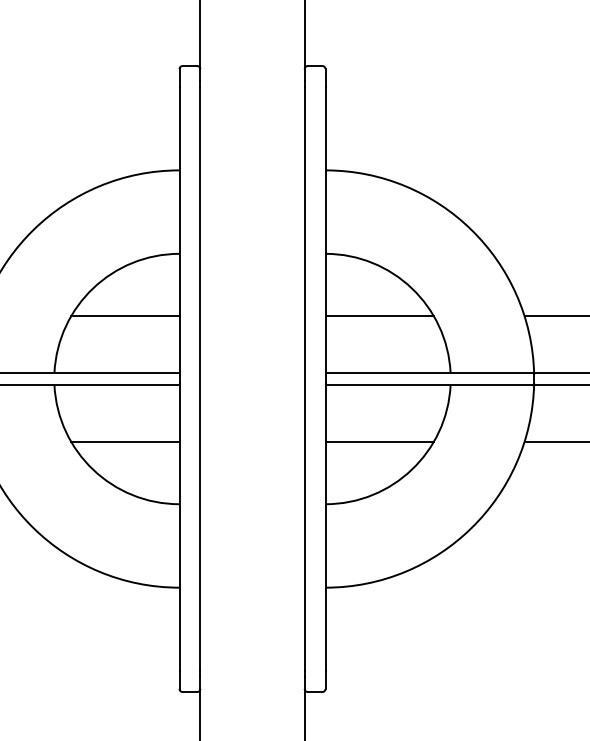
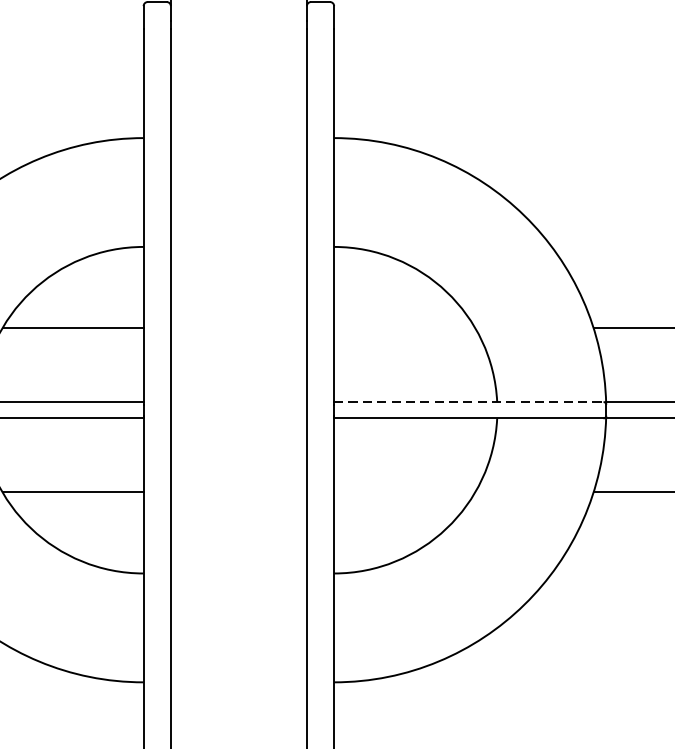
line: (379, 316) -> (404, 328), removed
line: (429, 372) -> (469, 401), solid -> dashed
line: (379, 441) -> (404, 491), removed

